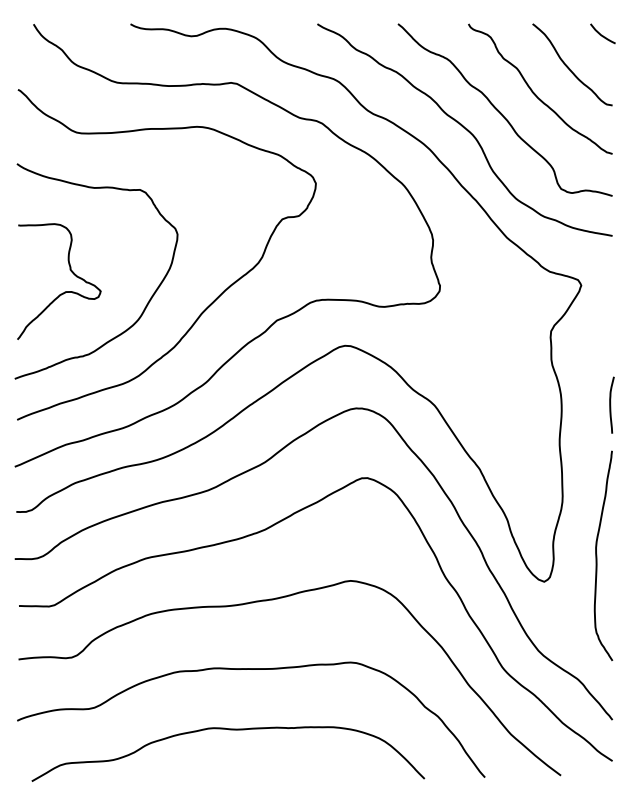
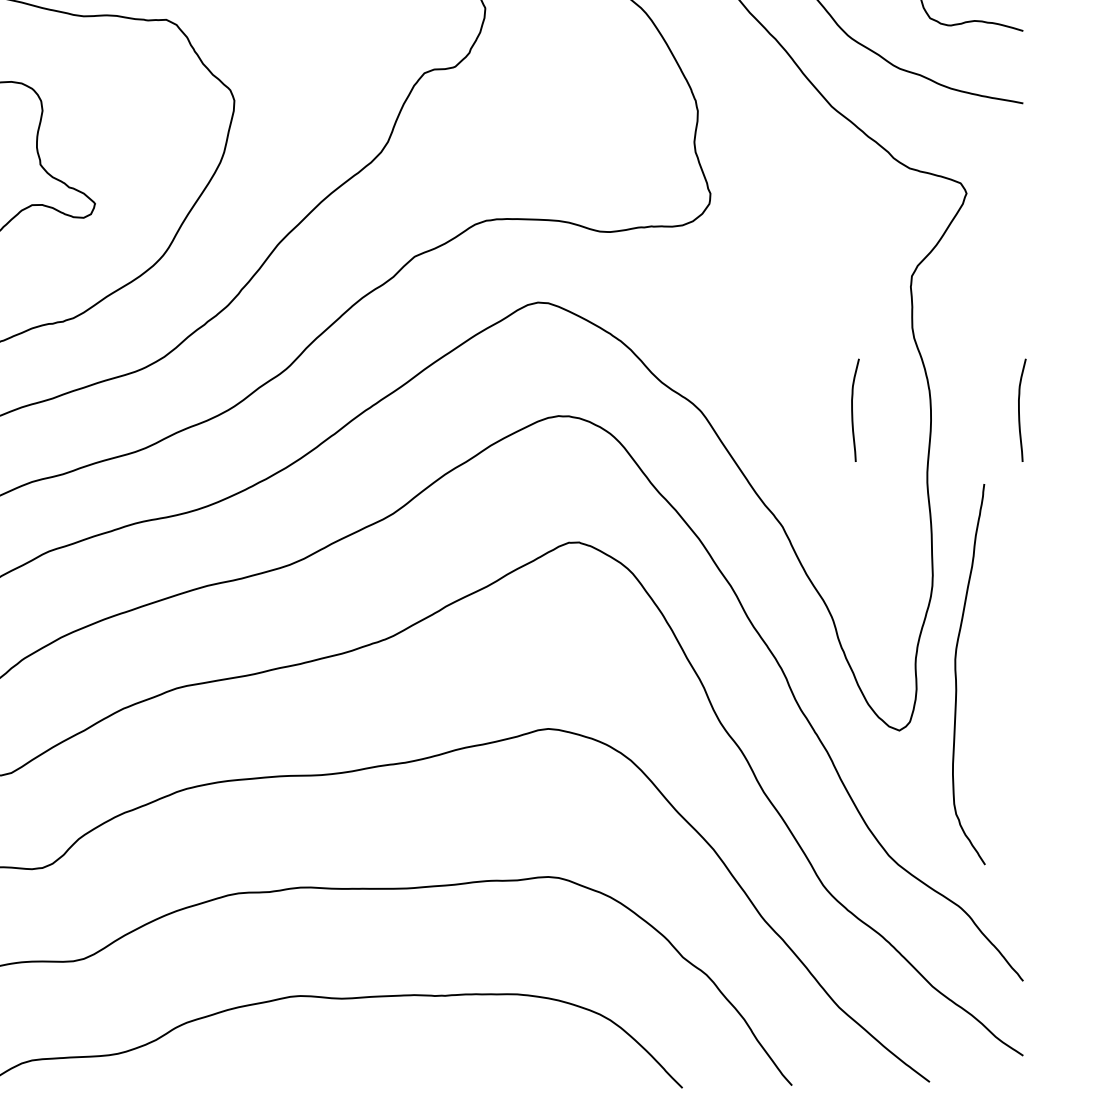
curve: (519, 404) -> (854, 409), added
curve: (597, 555) -> (957, 673), moved

